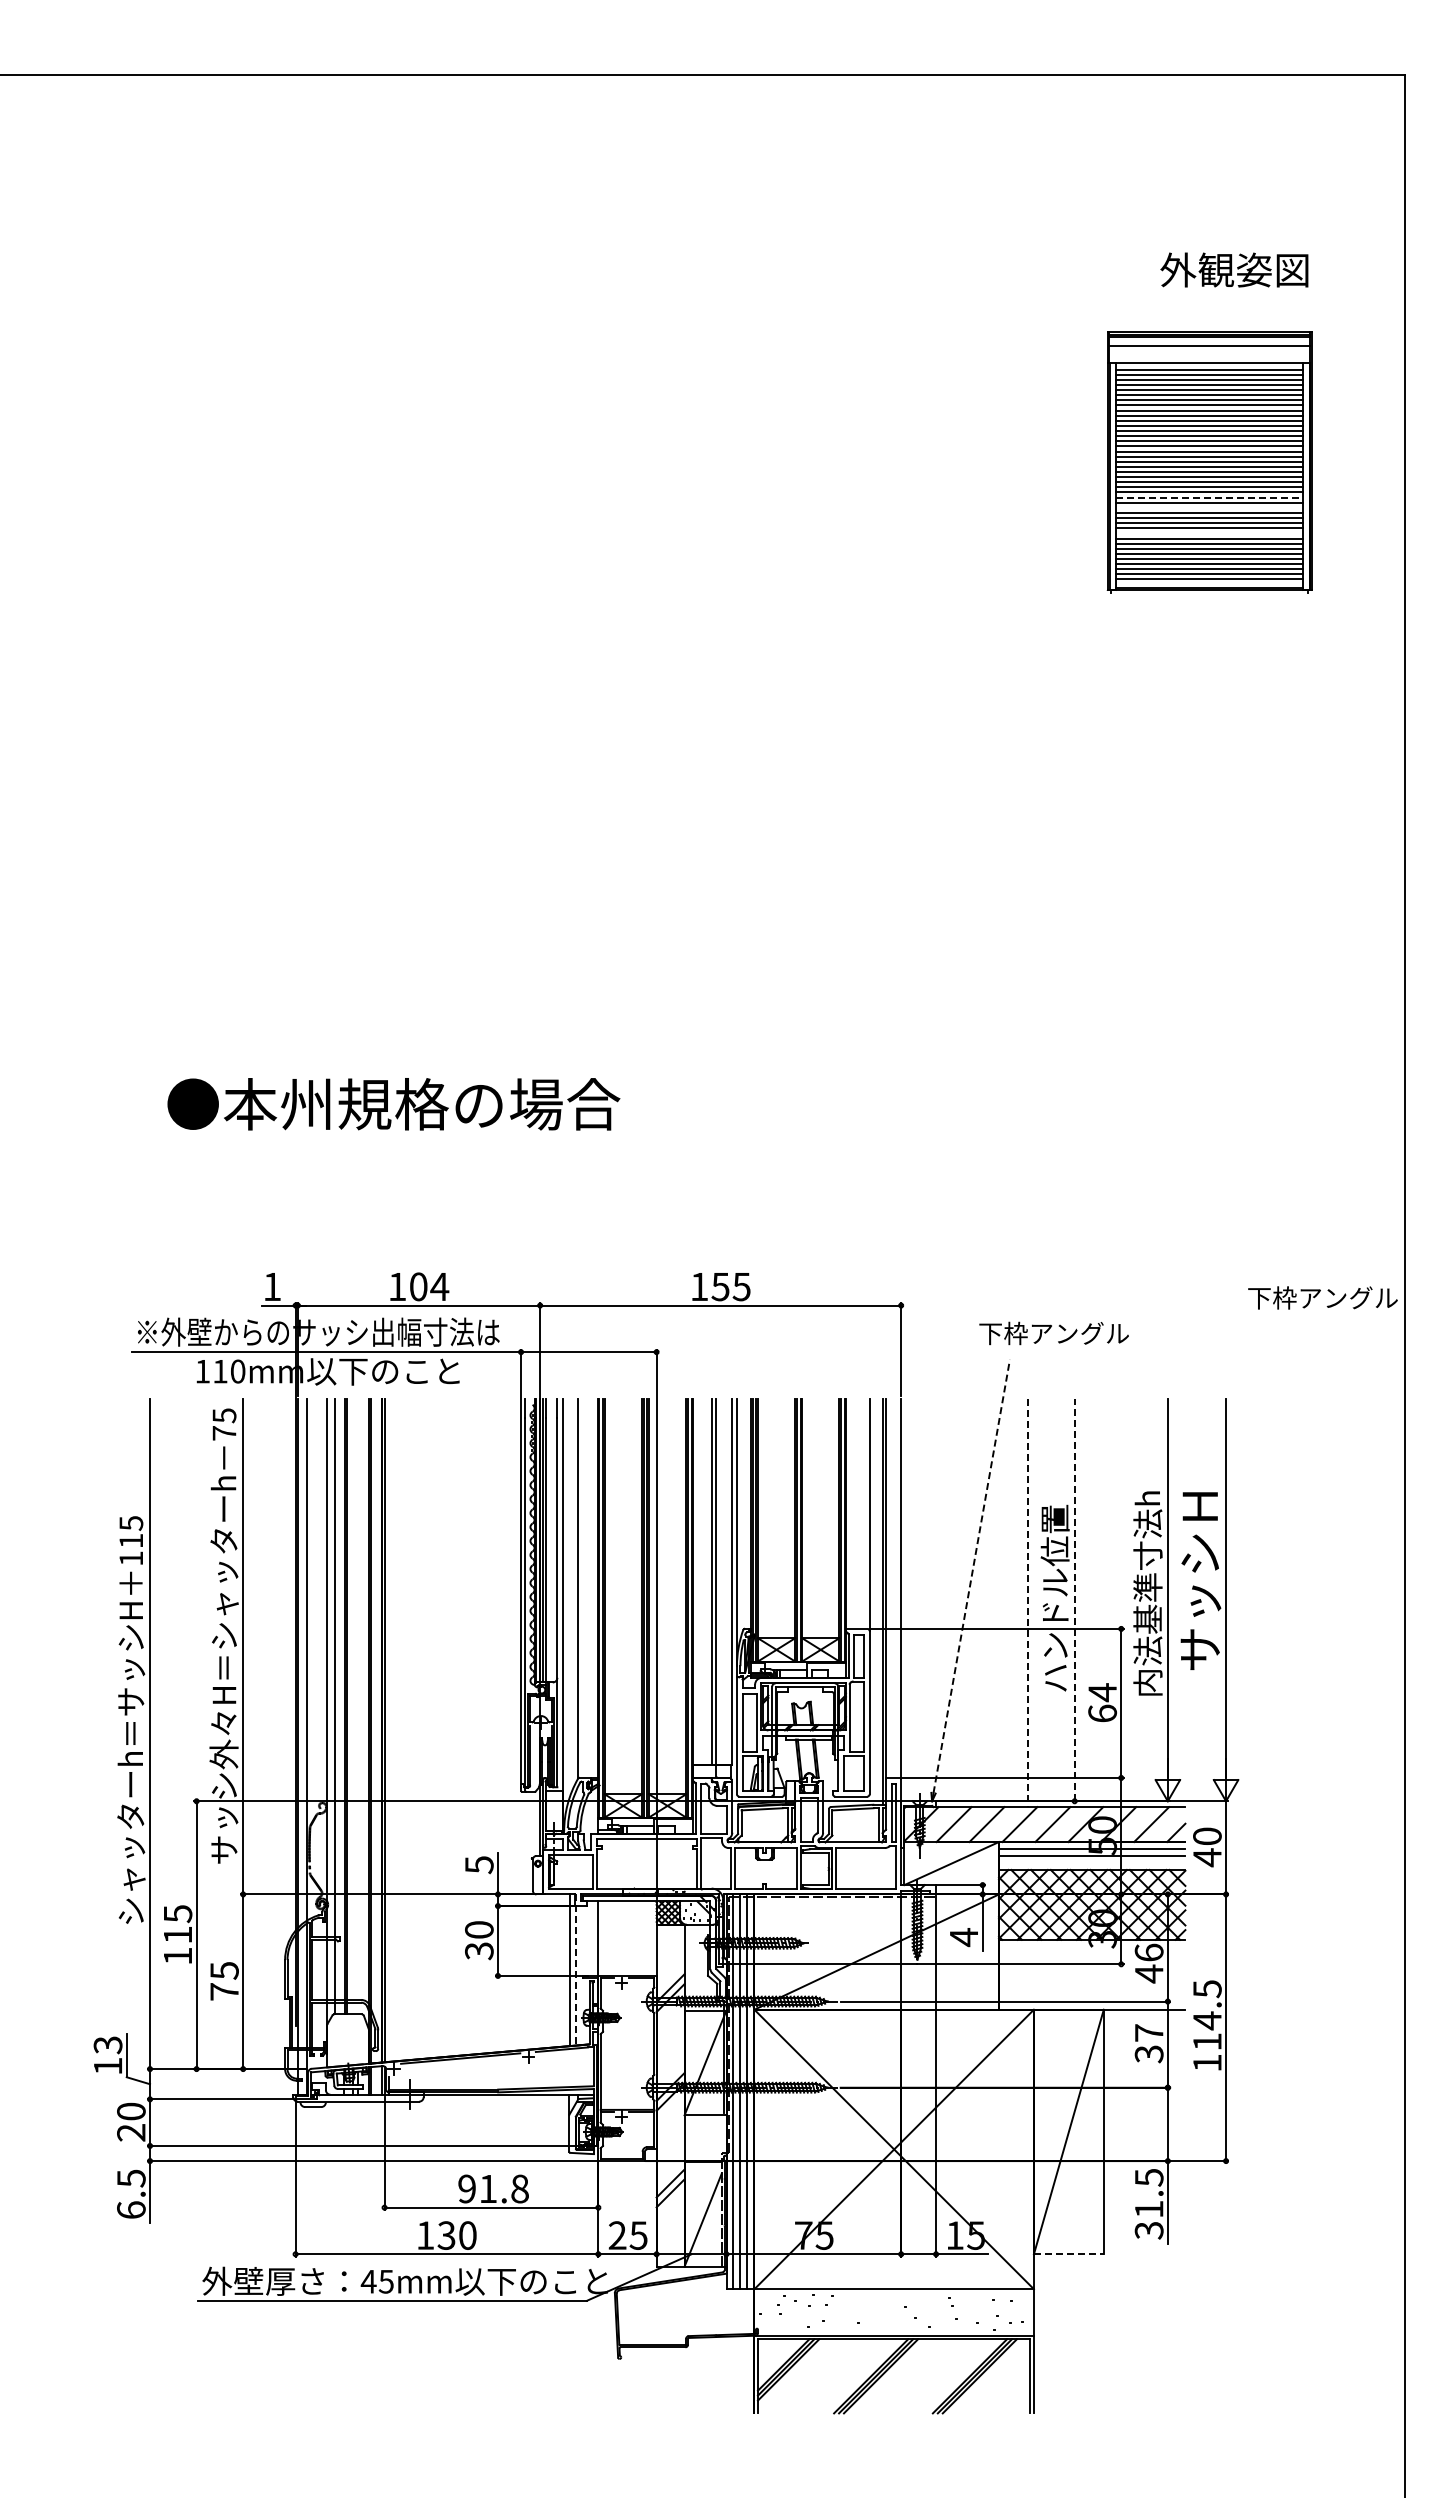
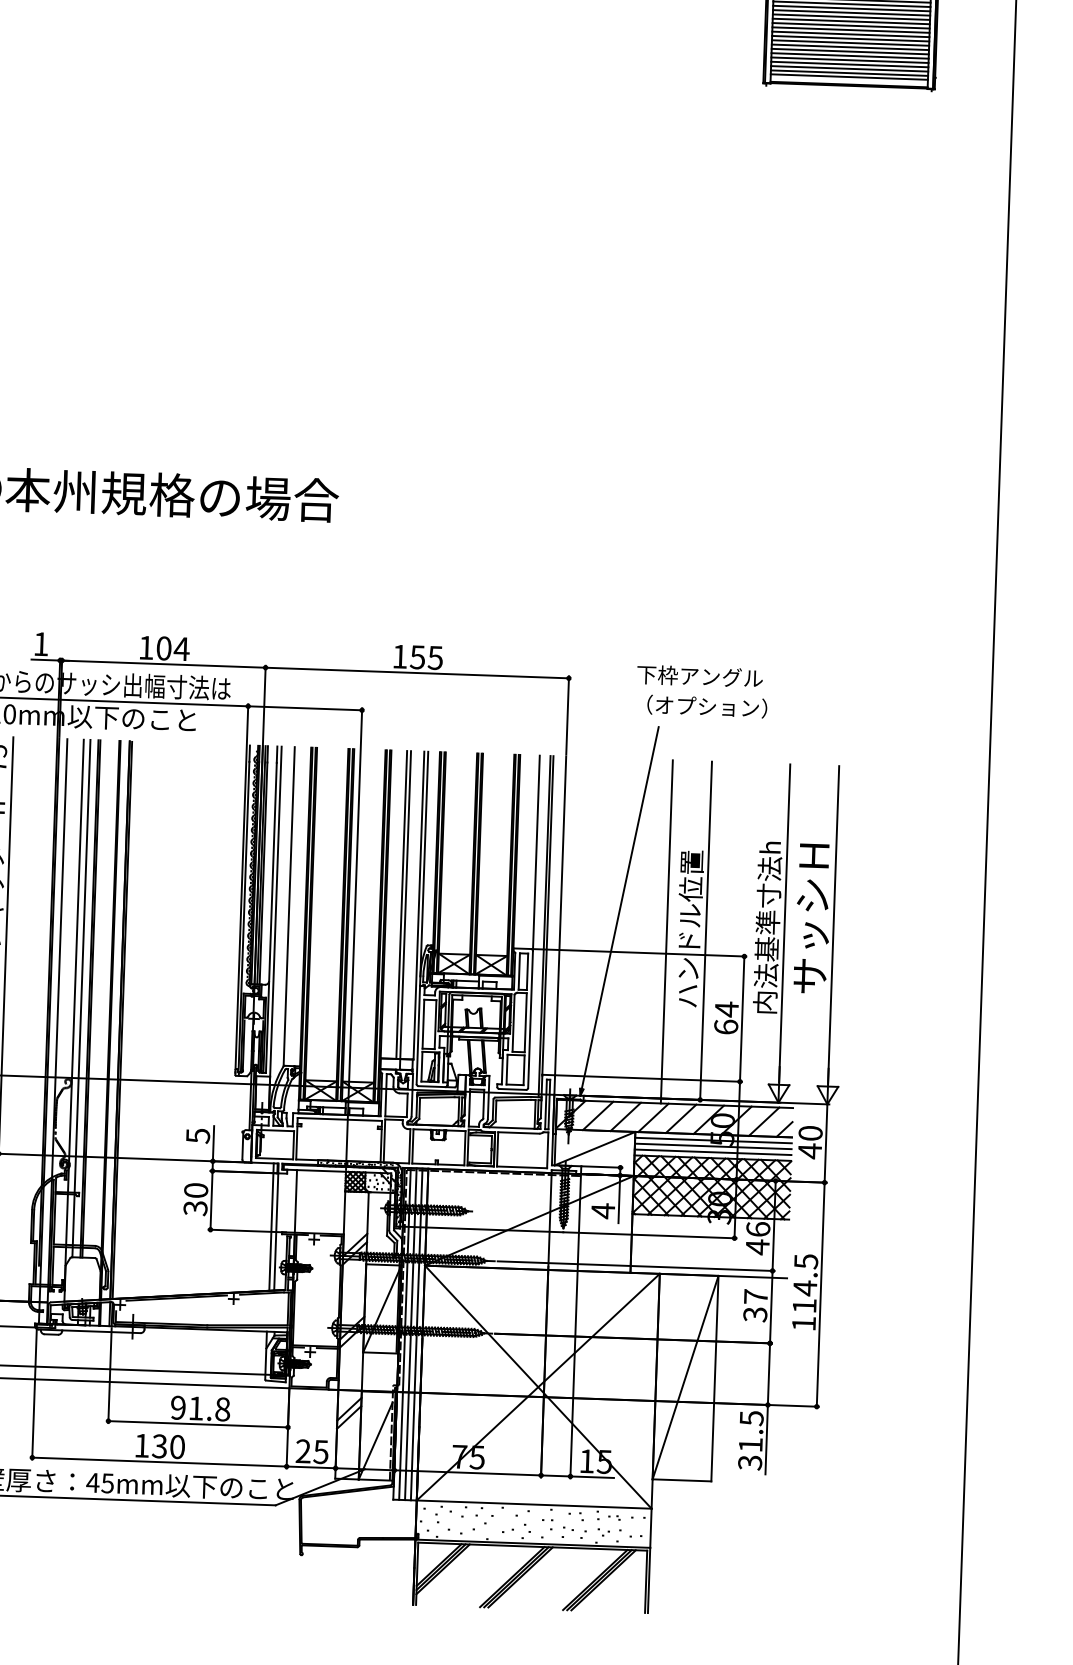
line: (1209, 497) -> (851, 8), dashed -> solid
line: (1209, 507) -> (851, 16), added
line: (1209, 533) -> (850, 38), added
text: (1322, 1297) -> (699, 676), moved
text: (1058, 1333) -> (700, 706), 下枠アングル -> （オプション）
line: (971, 1576) -> (620, 908), dashed -> solid
line: (1074, 1599) -> (705, 930), dashed -> solid
line: (1028, 1603) -> (667, 932), dashed -> solid
line: (1092, 1862) -> (713, 1151), added
line: (576, 1969) -> (276, 1226), dashed -> solid
line: (1068, 2254) -> (681, 1480), dashed -> solid

